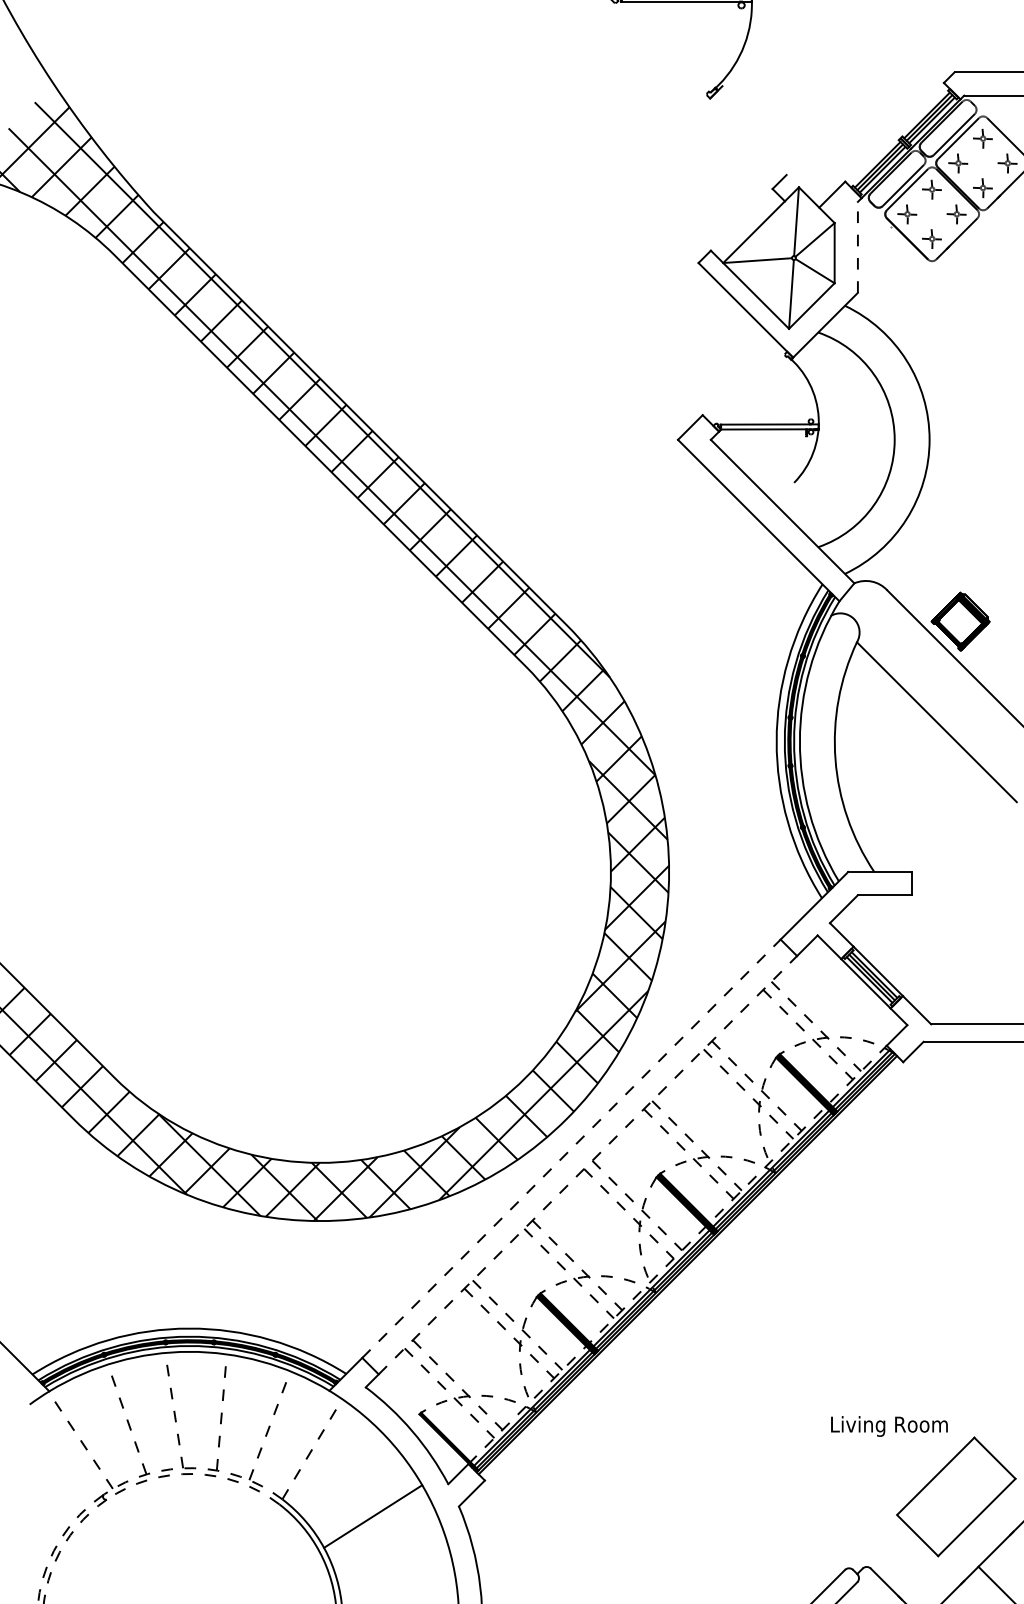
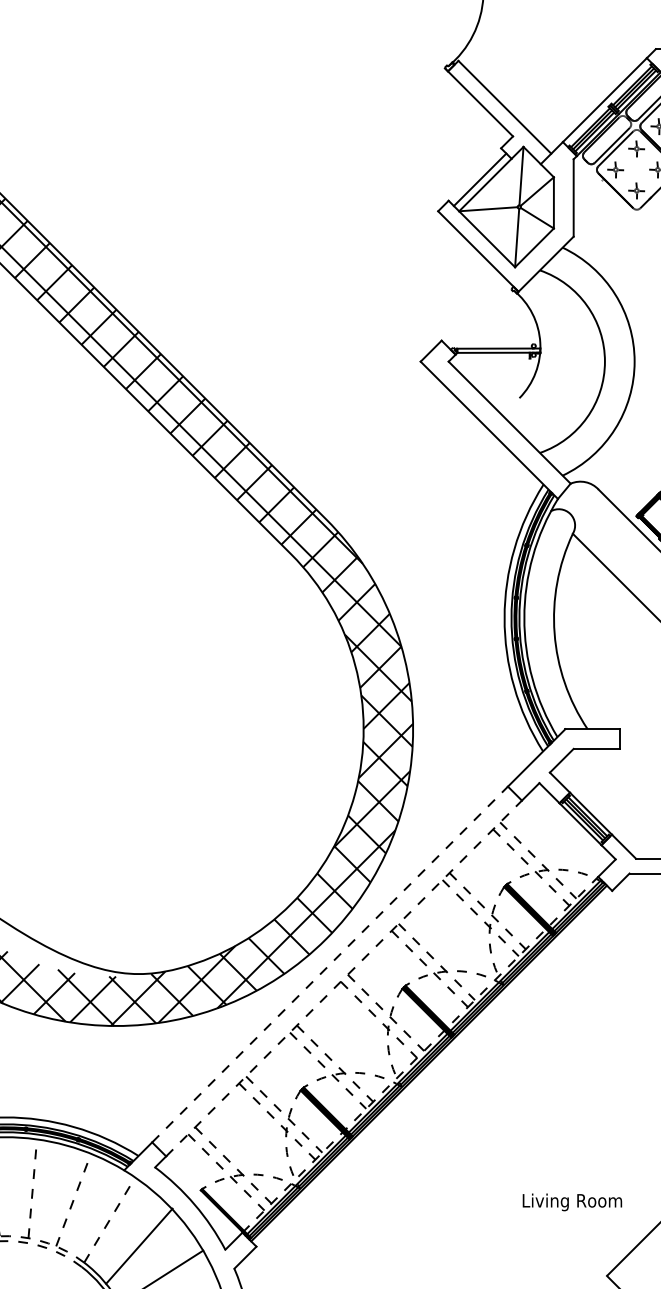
line: (894, 131) -> (604, 99), added
line: (746, 134) -> (478, 101), added
line: (776, 140) -> (504, 107), added
line: (747, 225) -> (479, 179), added
line: (857, 246) -> (573, 197), dashed -> solid
text: (889, 1426) -> (572, 1202), moved
line: (347, 1479) -> (139, 1245), added

